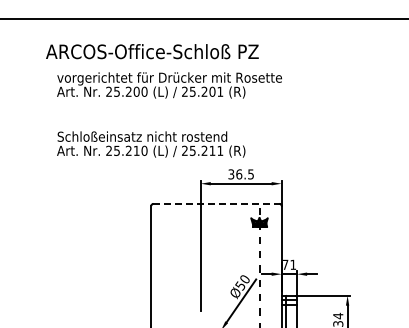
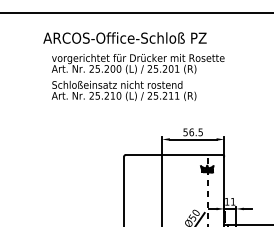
text: (151, 144) -> (124, 90), moved
text: (231, 173) -> (185, 131), 36.5 -> 56.5
line: (217, 203) -> (174, 154), dashed -> solid
text: (285, 264) -> (227, 201), 71 -> 11

